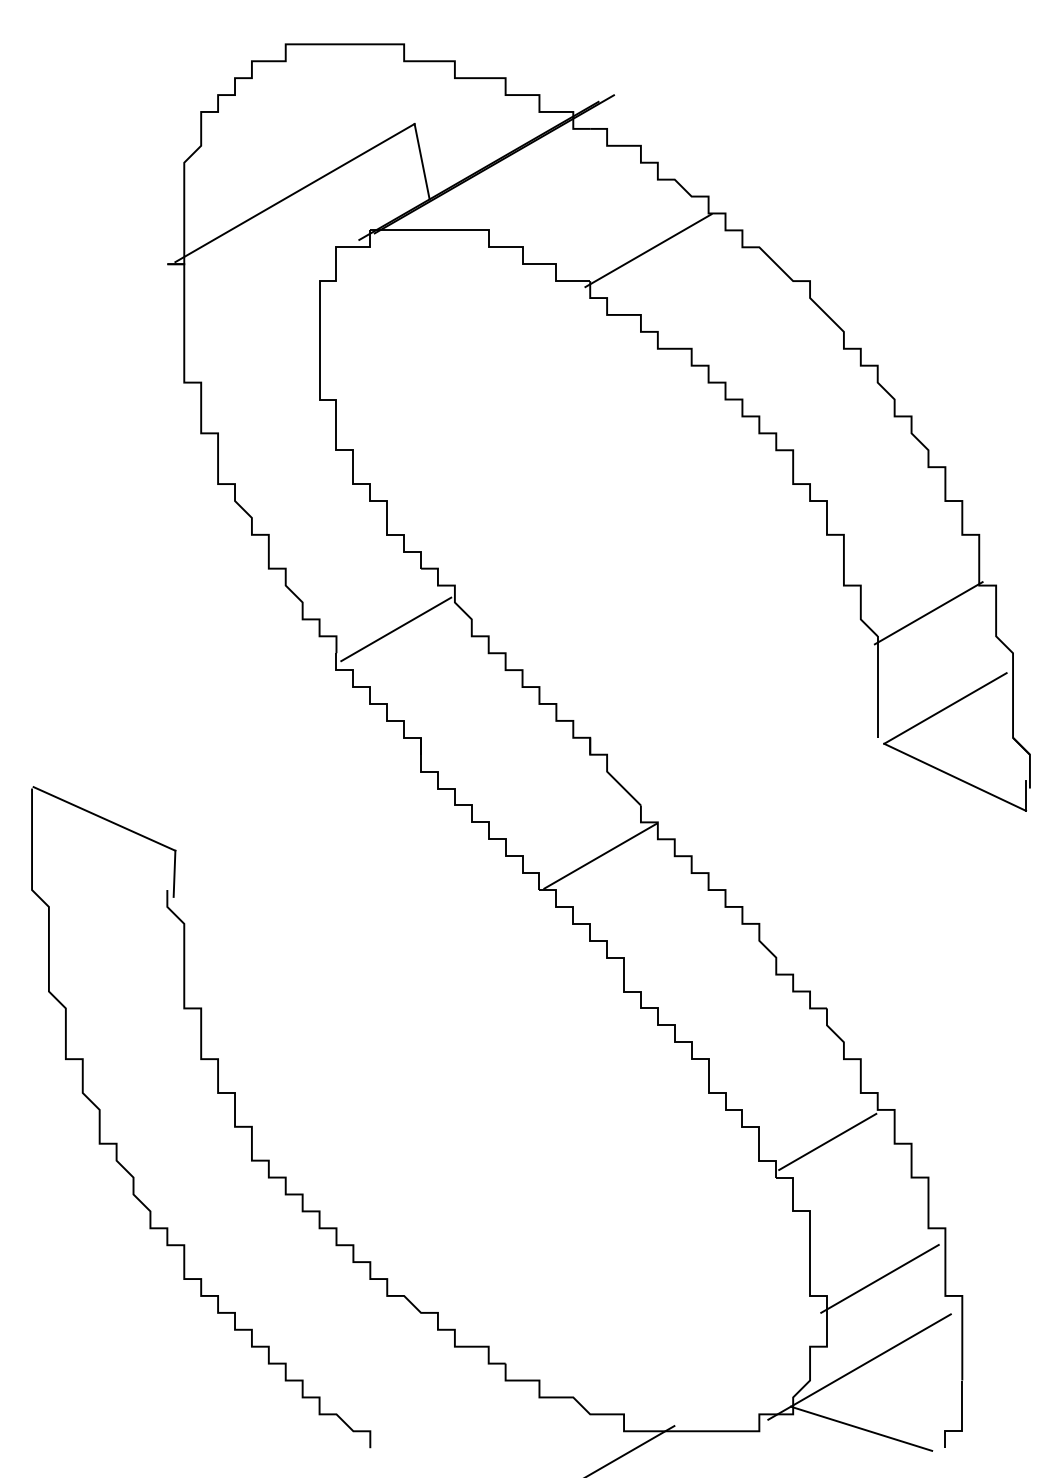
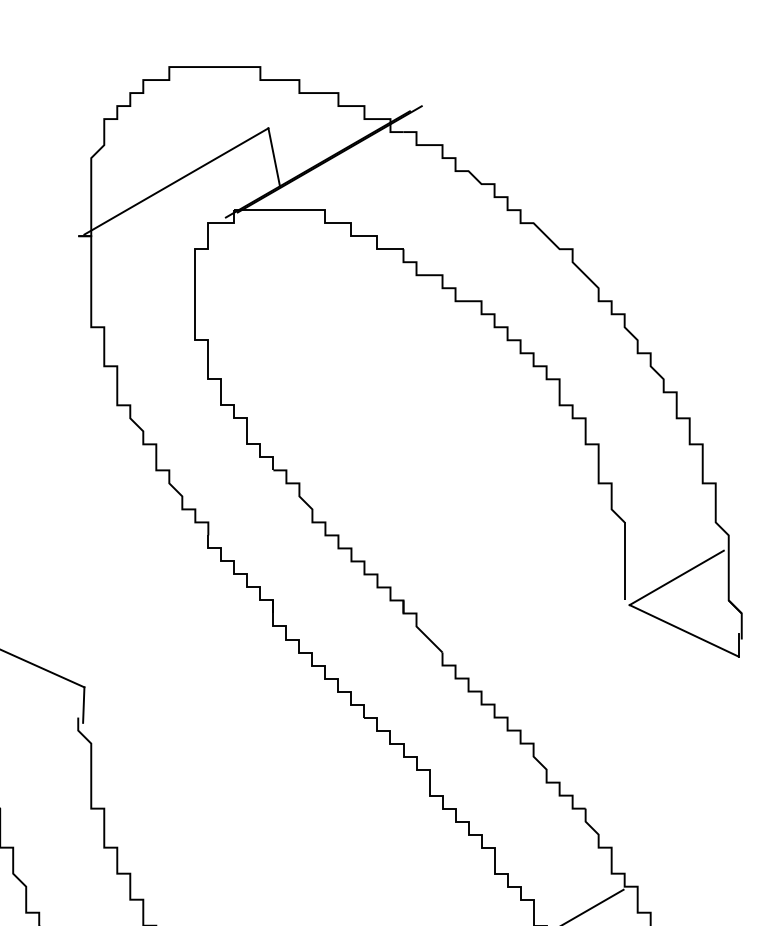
line: (648, 250) -> (448, 225), removed
line: (928, 613) -> (663, 504), removed
line: (396, 629) -> (254, 517), removed
line: (600, 855) -> (411, 691), removed

